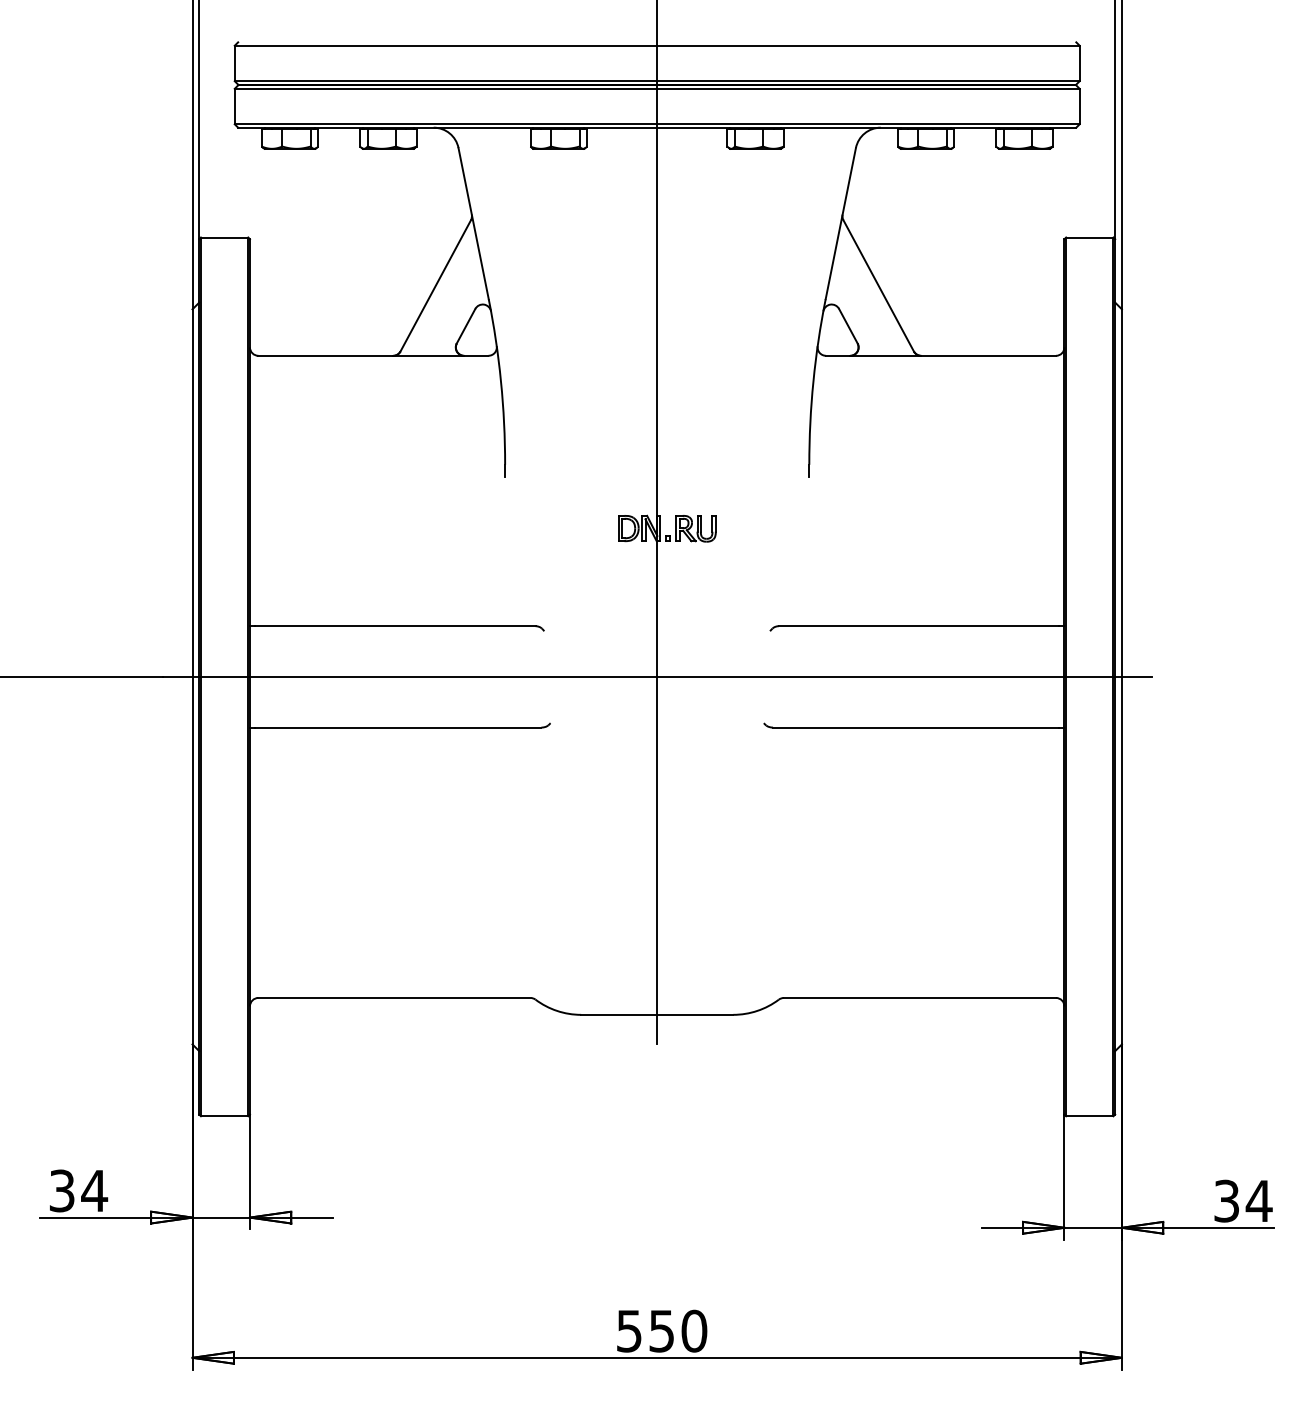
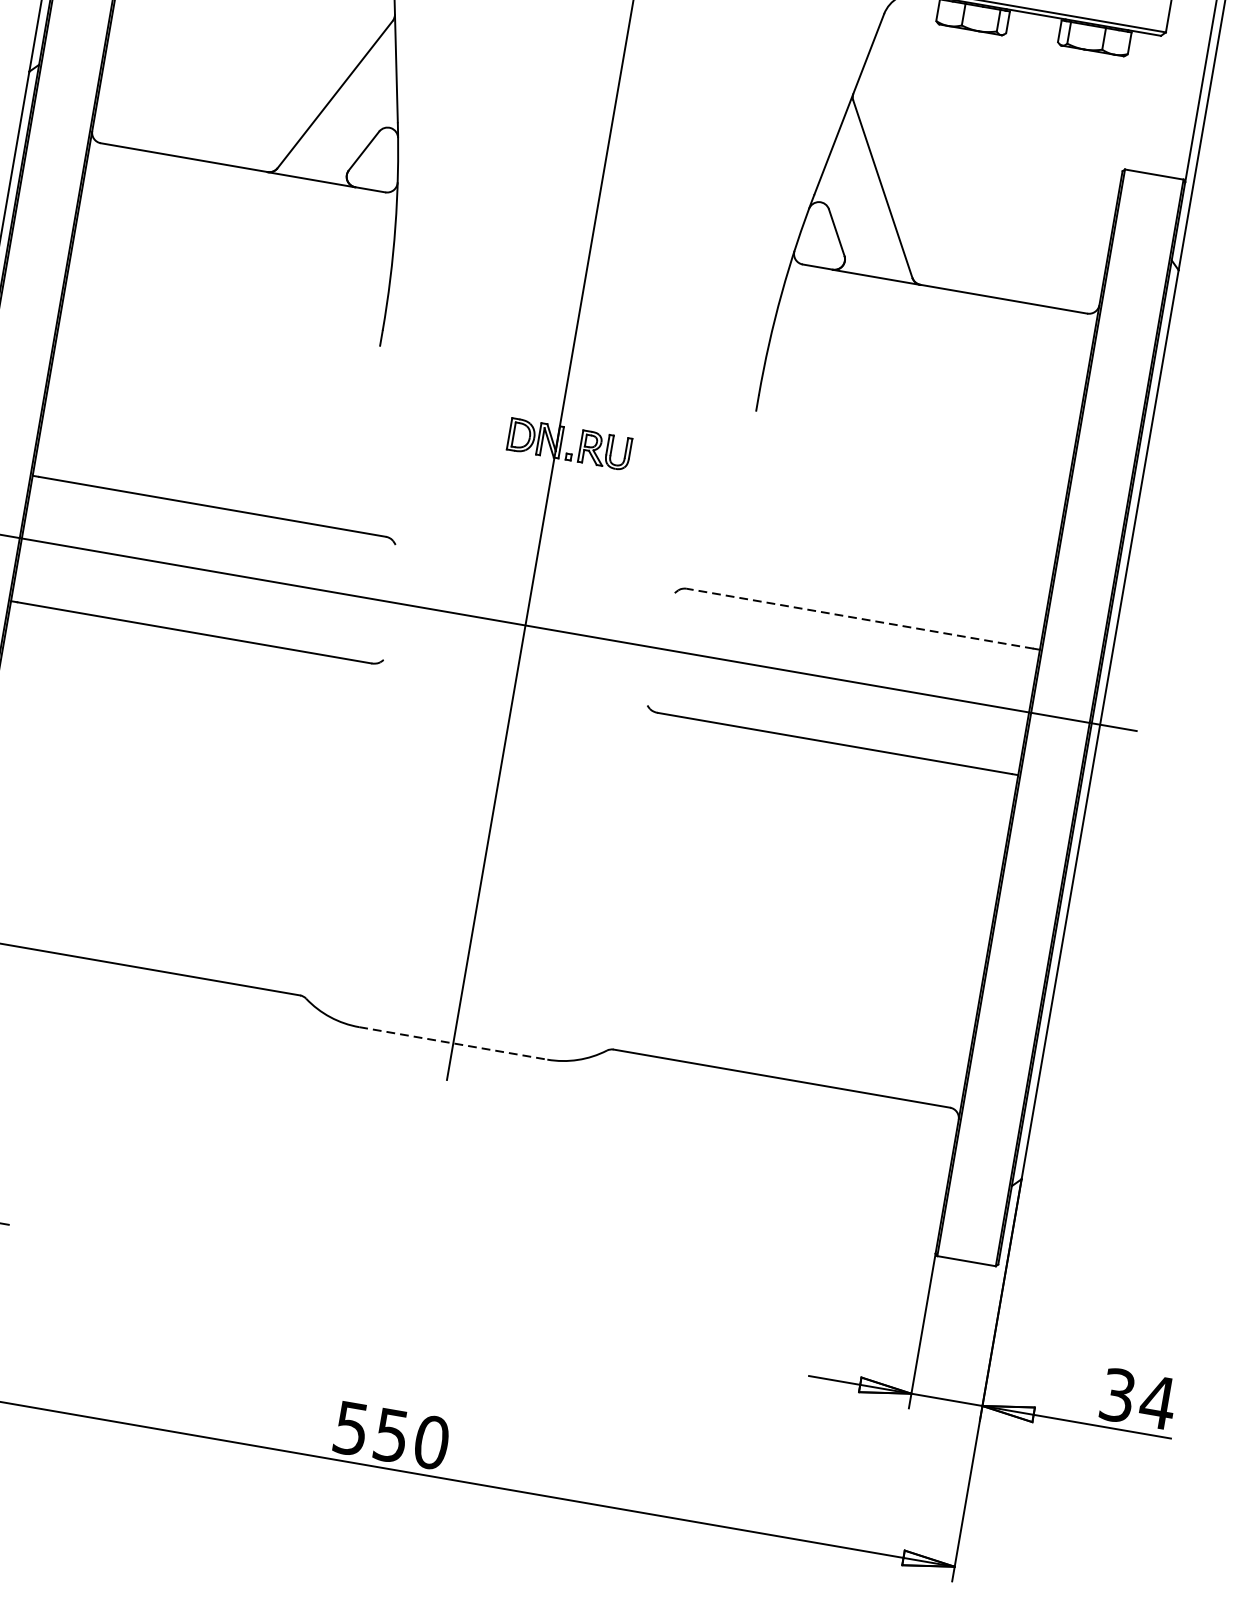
line: (918, 626) -> (859, 618), solid -> dashed
line: (657, 1014) -> (453, 1043), solid -> dashed

